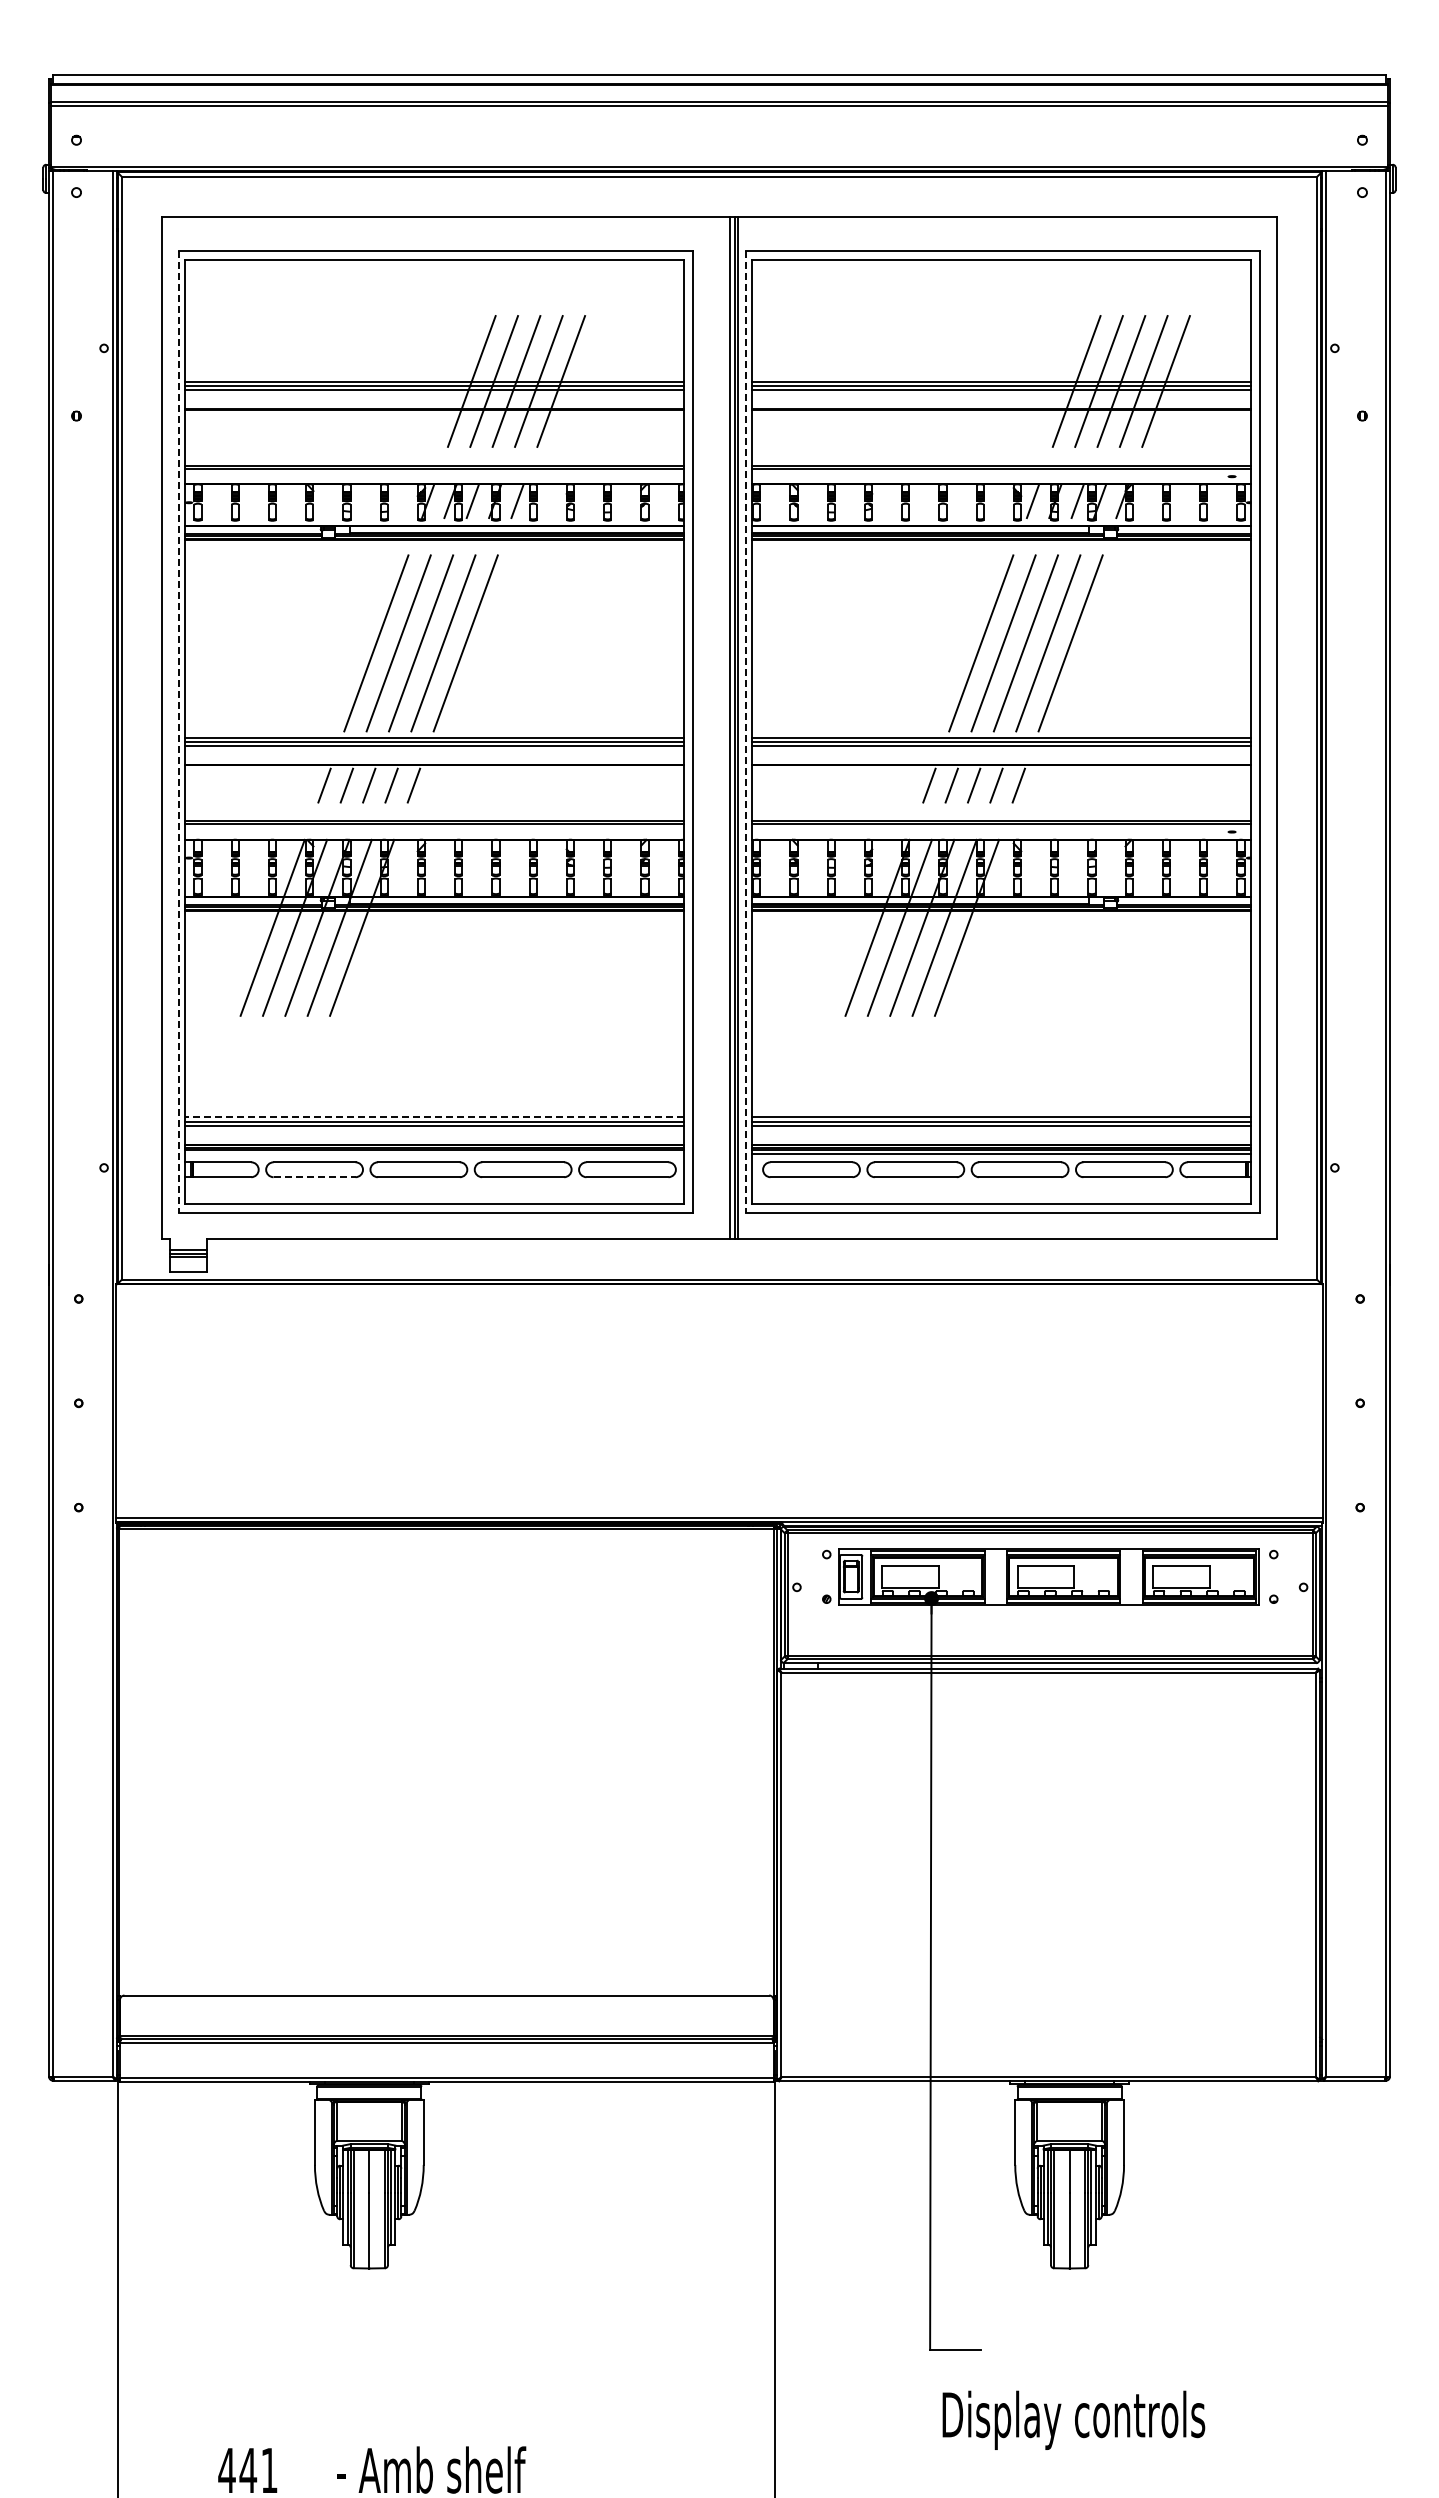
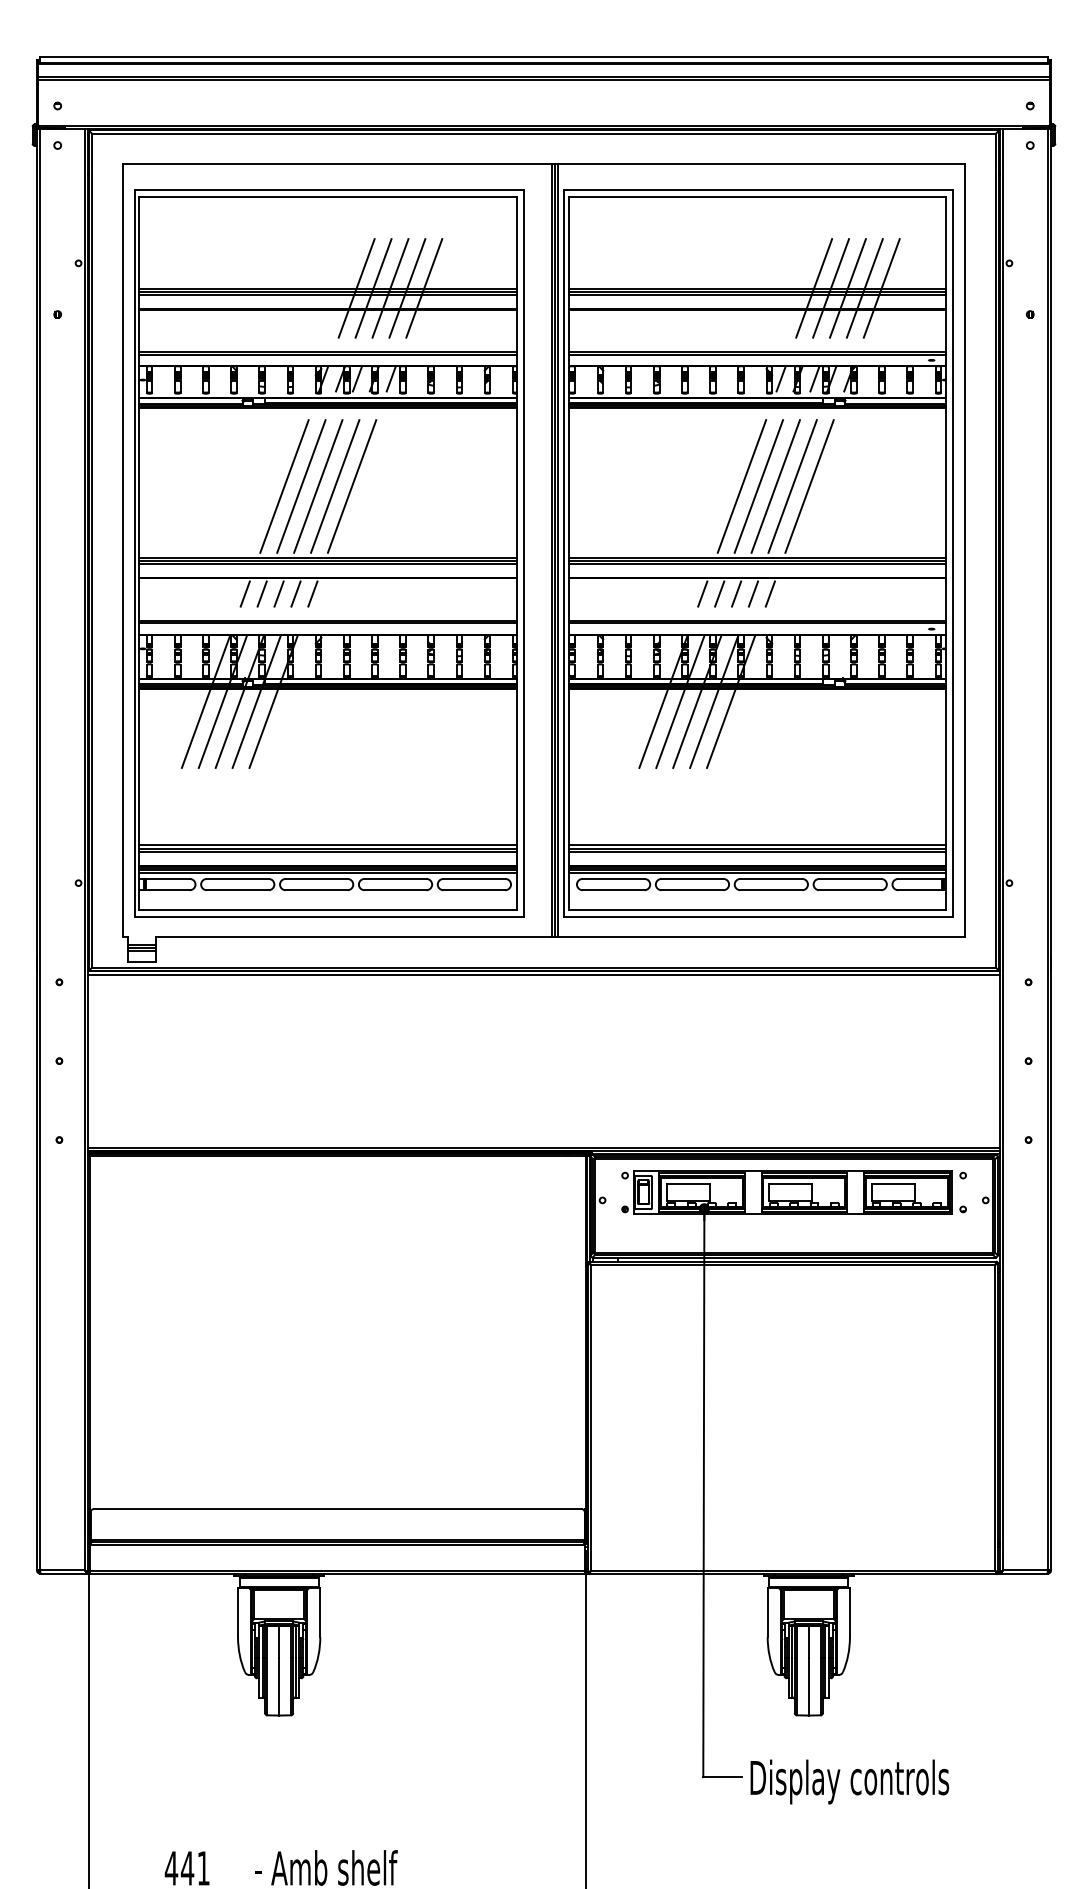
line: (178, 732) -> (134, 553), dashed -> solid
line: (746, 732) -> (564, 553), dashed -> solid
line: (434, 1116) -> (328, 844), dashed -> solid
line: (433, 1154) -> (327, 873), added
line: (314, 1177) -> (237, 890), dashed -> solid
line: (719, 1288) -> (544, 974), added
text: (1073, 2419) -> (849, 1781), moved

